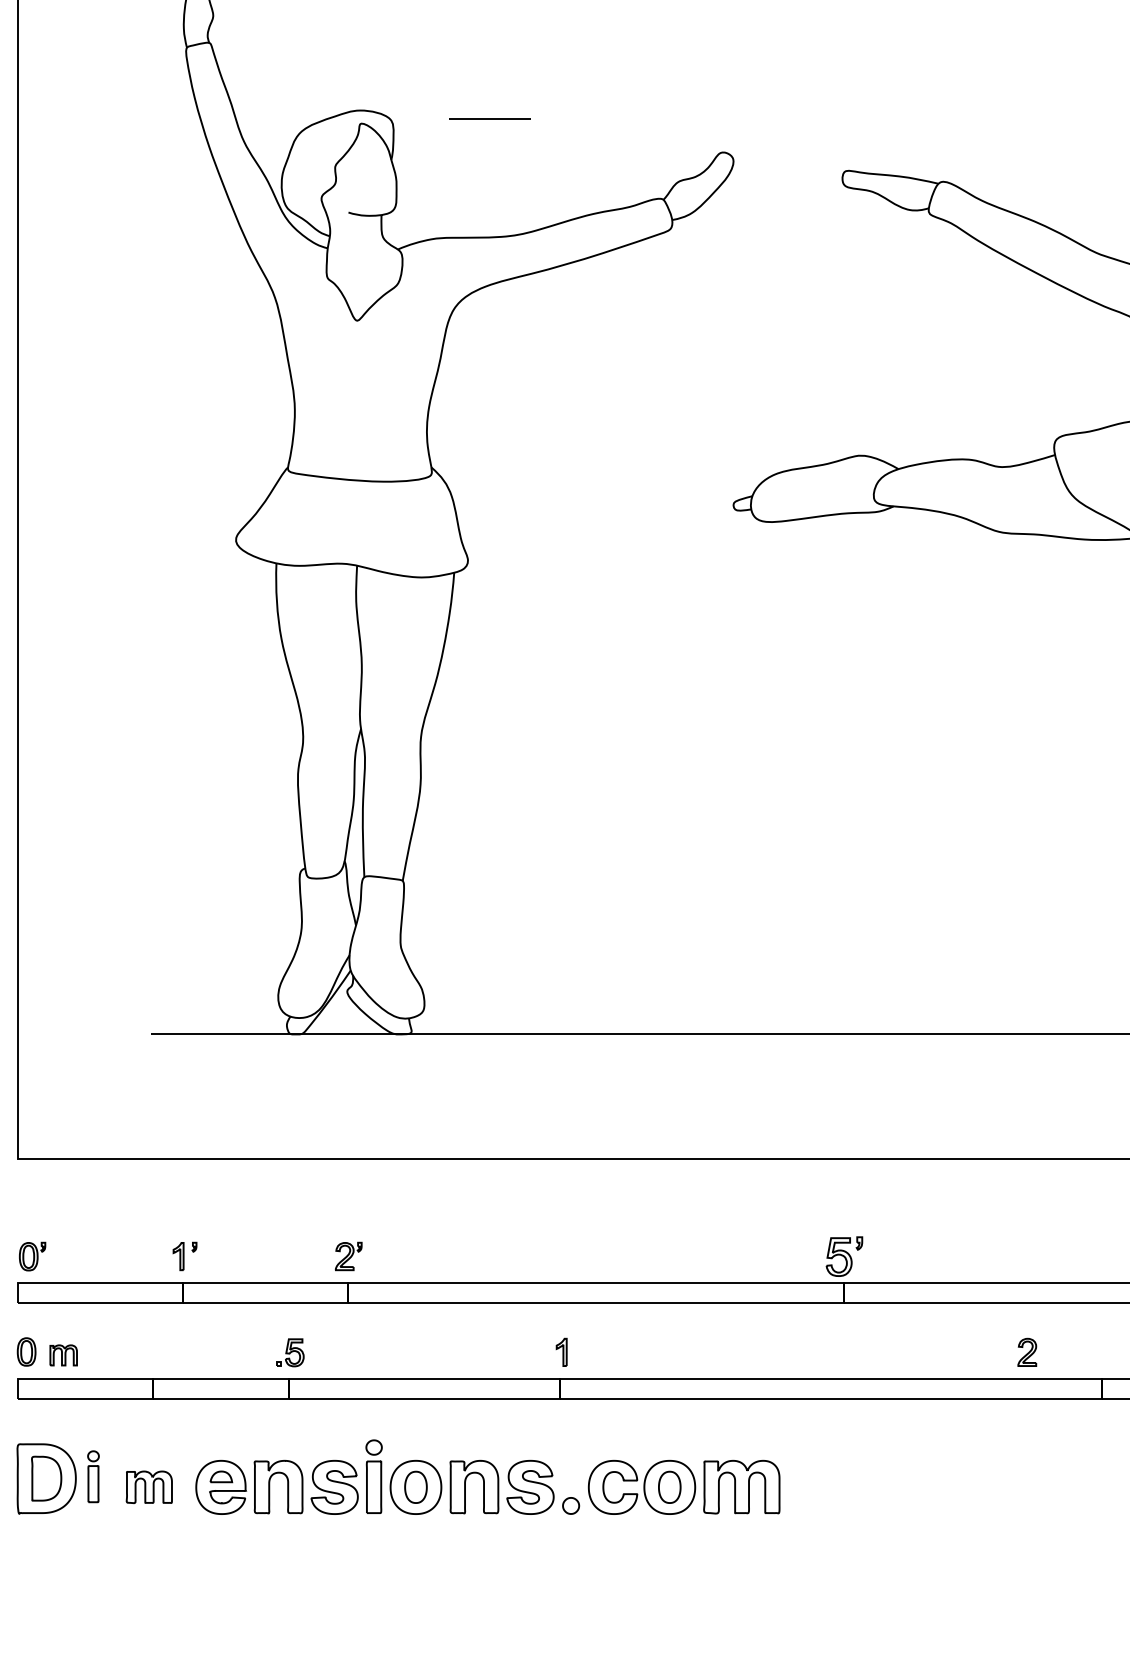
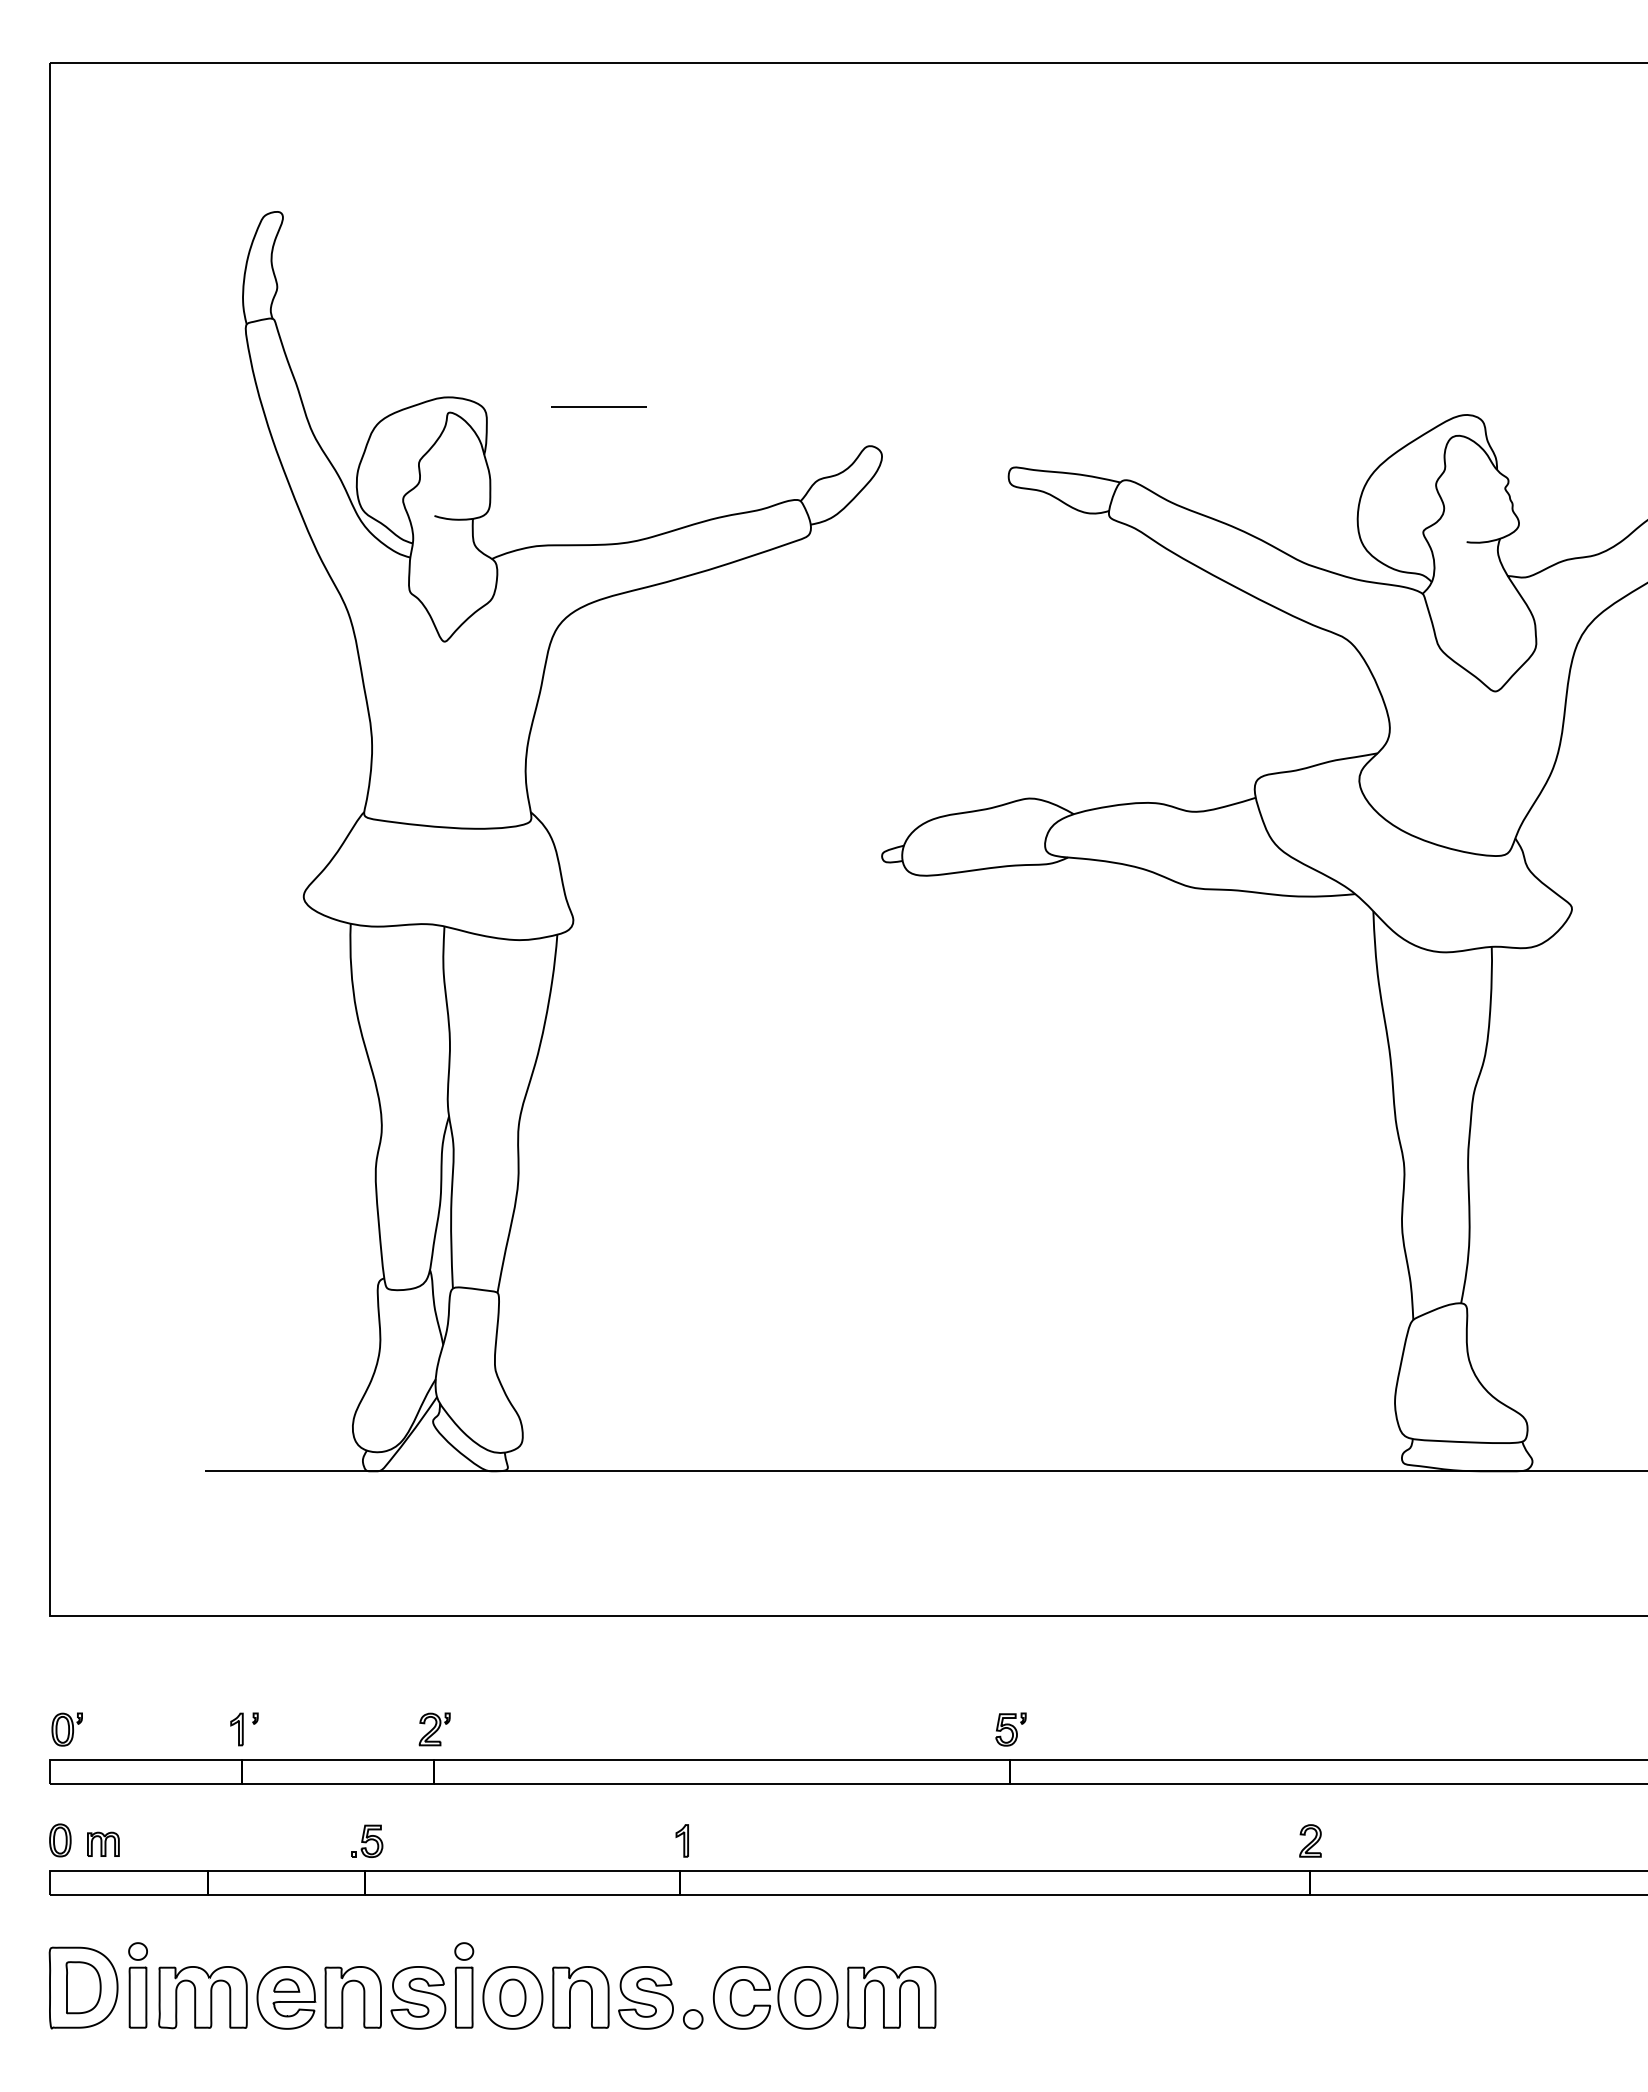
part: (844, 1256) -> (1010, 1729), size x0.71
part: (1027, 1352) -> (1310, 1840), moved
part: (93, 1476) -> (137, 1985), size x1.43
part: (148, 1487) -> (202, 1997), size x1.67

